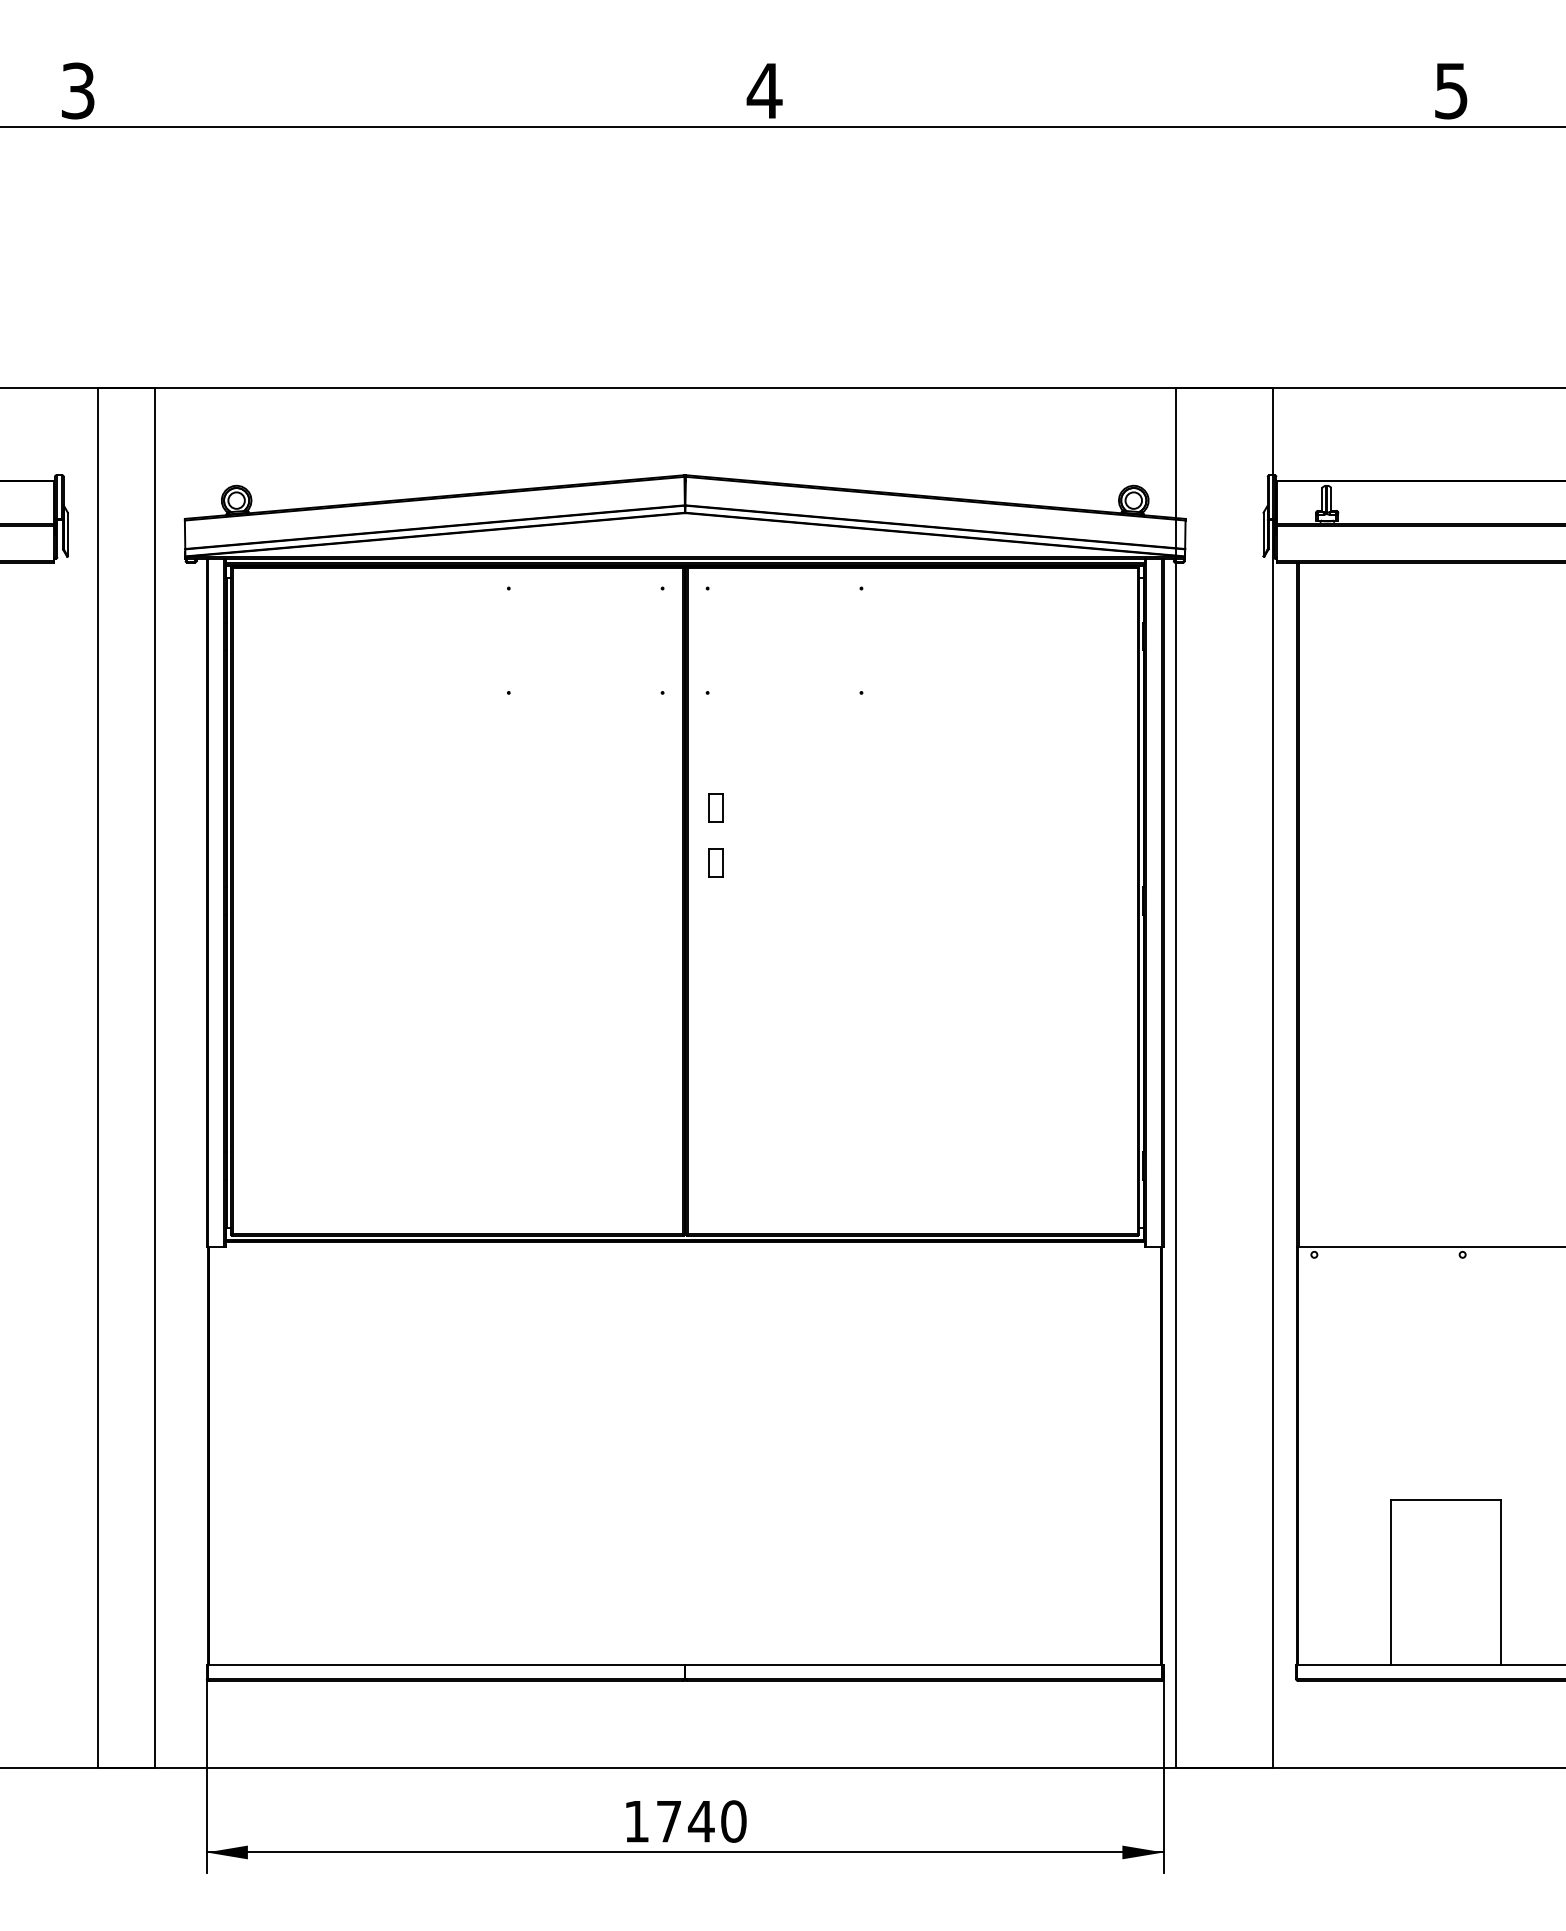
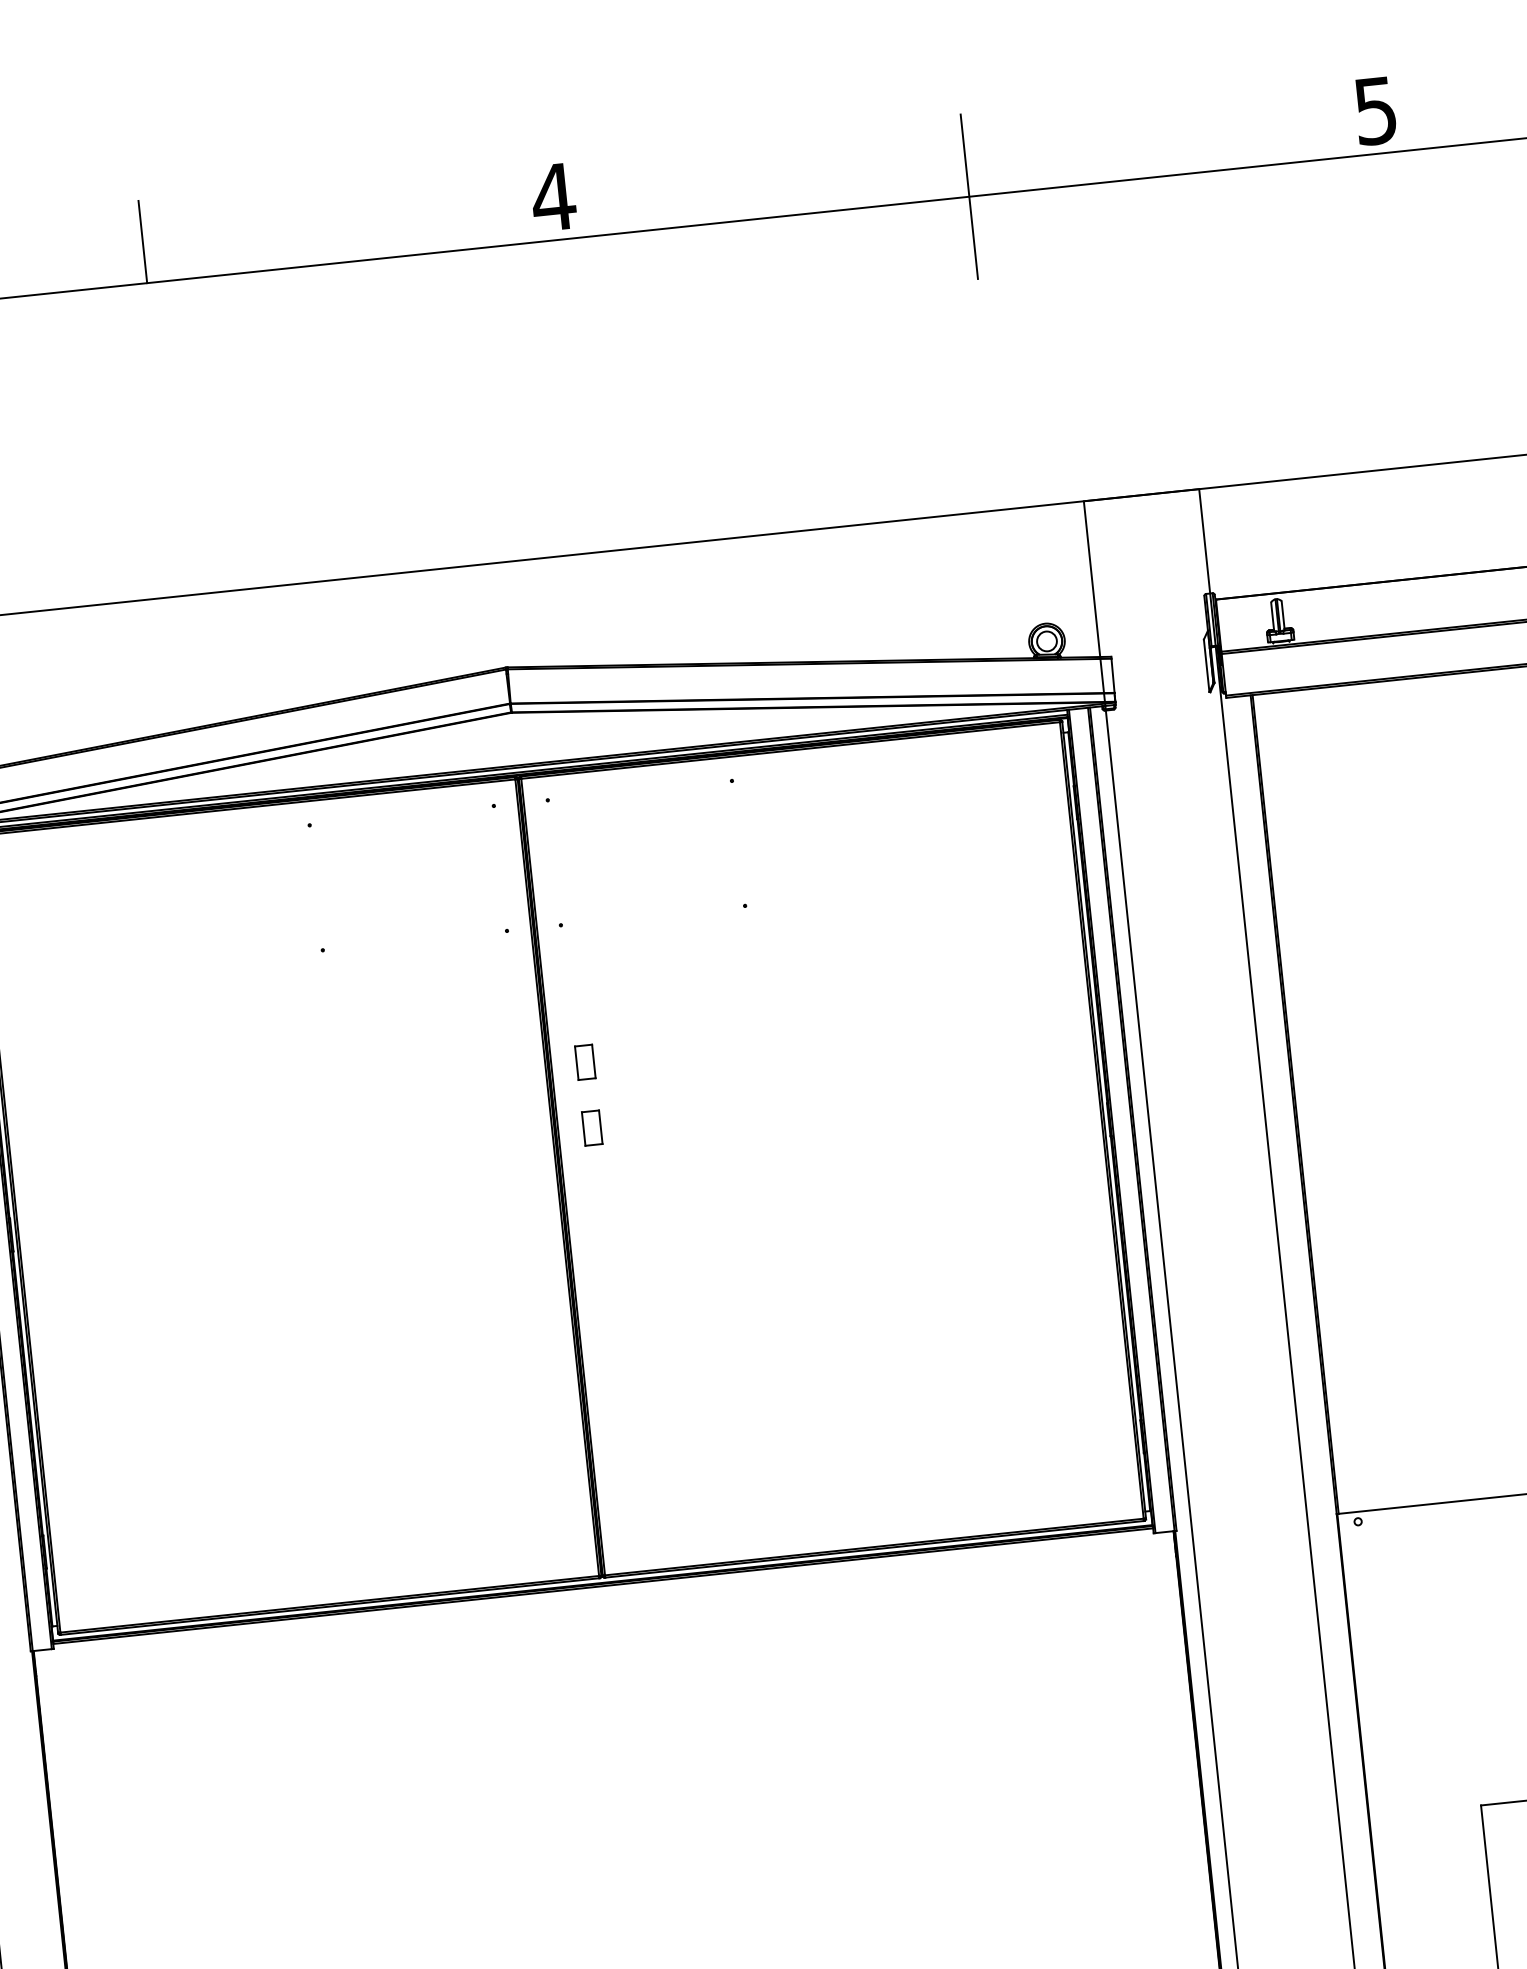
line: (421, 91) -> (142, 241), added
line: (1108, 126) -> (969, 196), added

